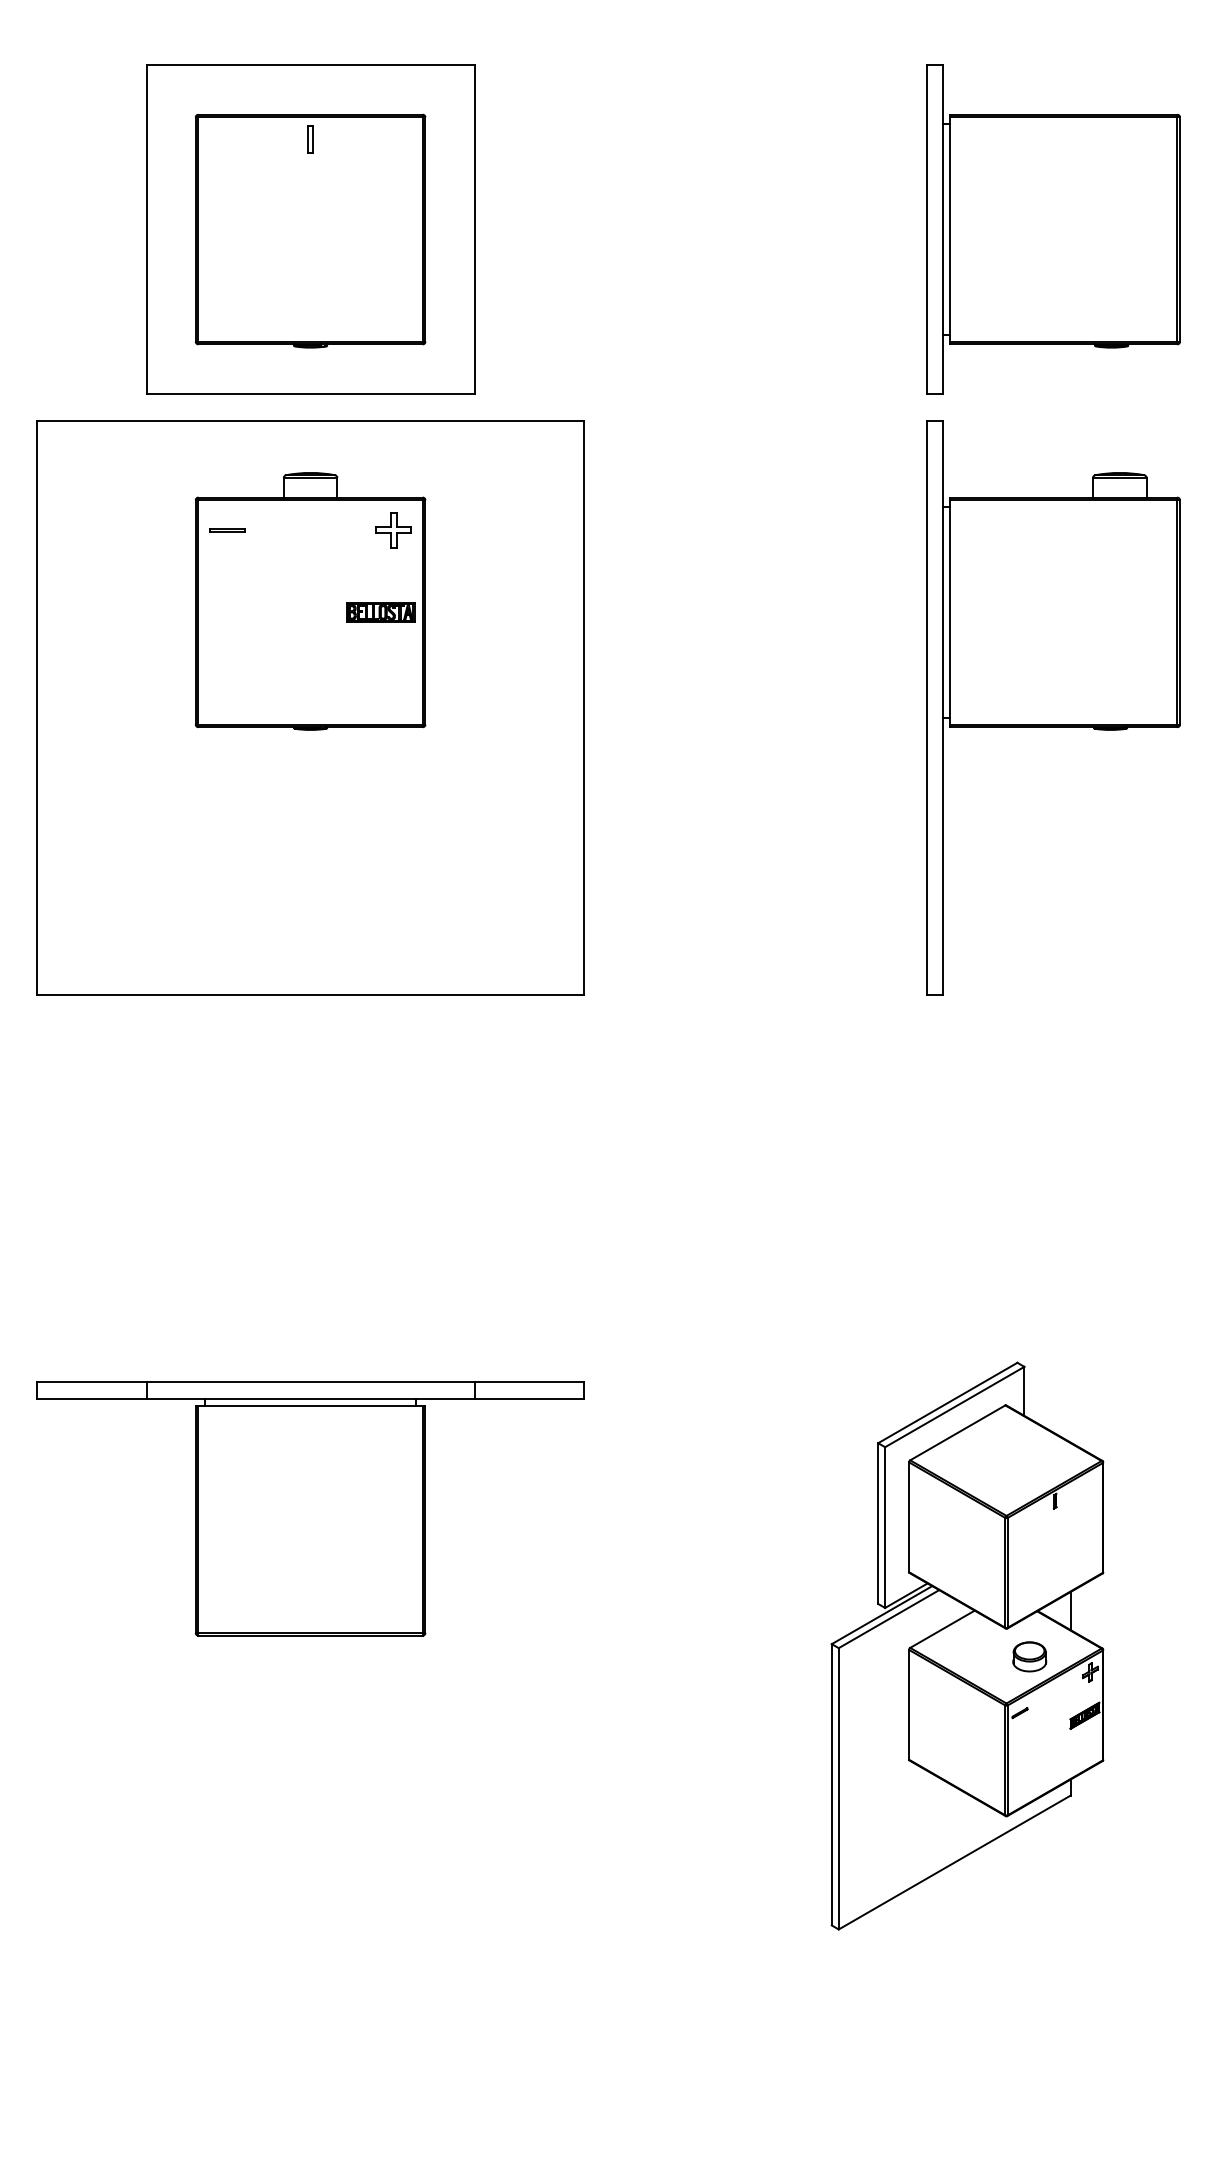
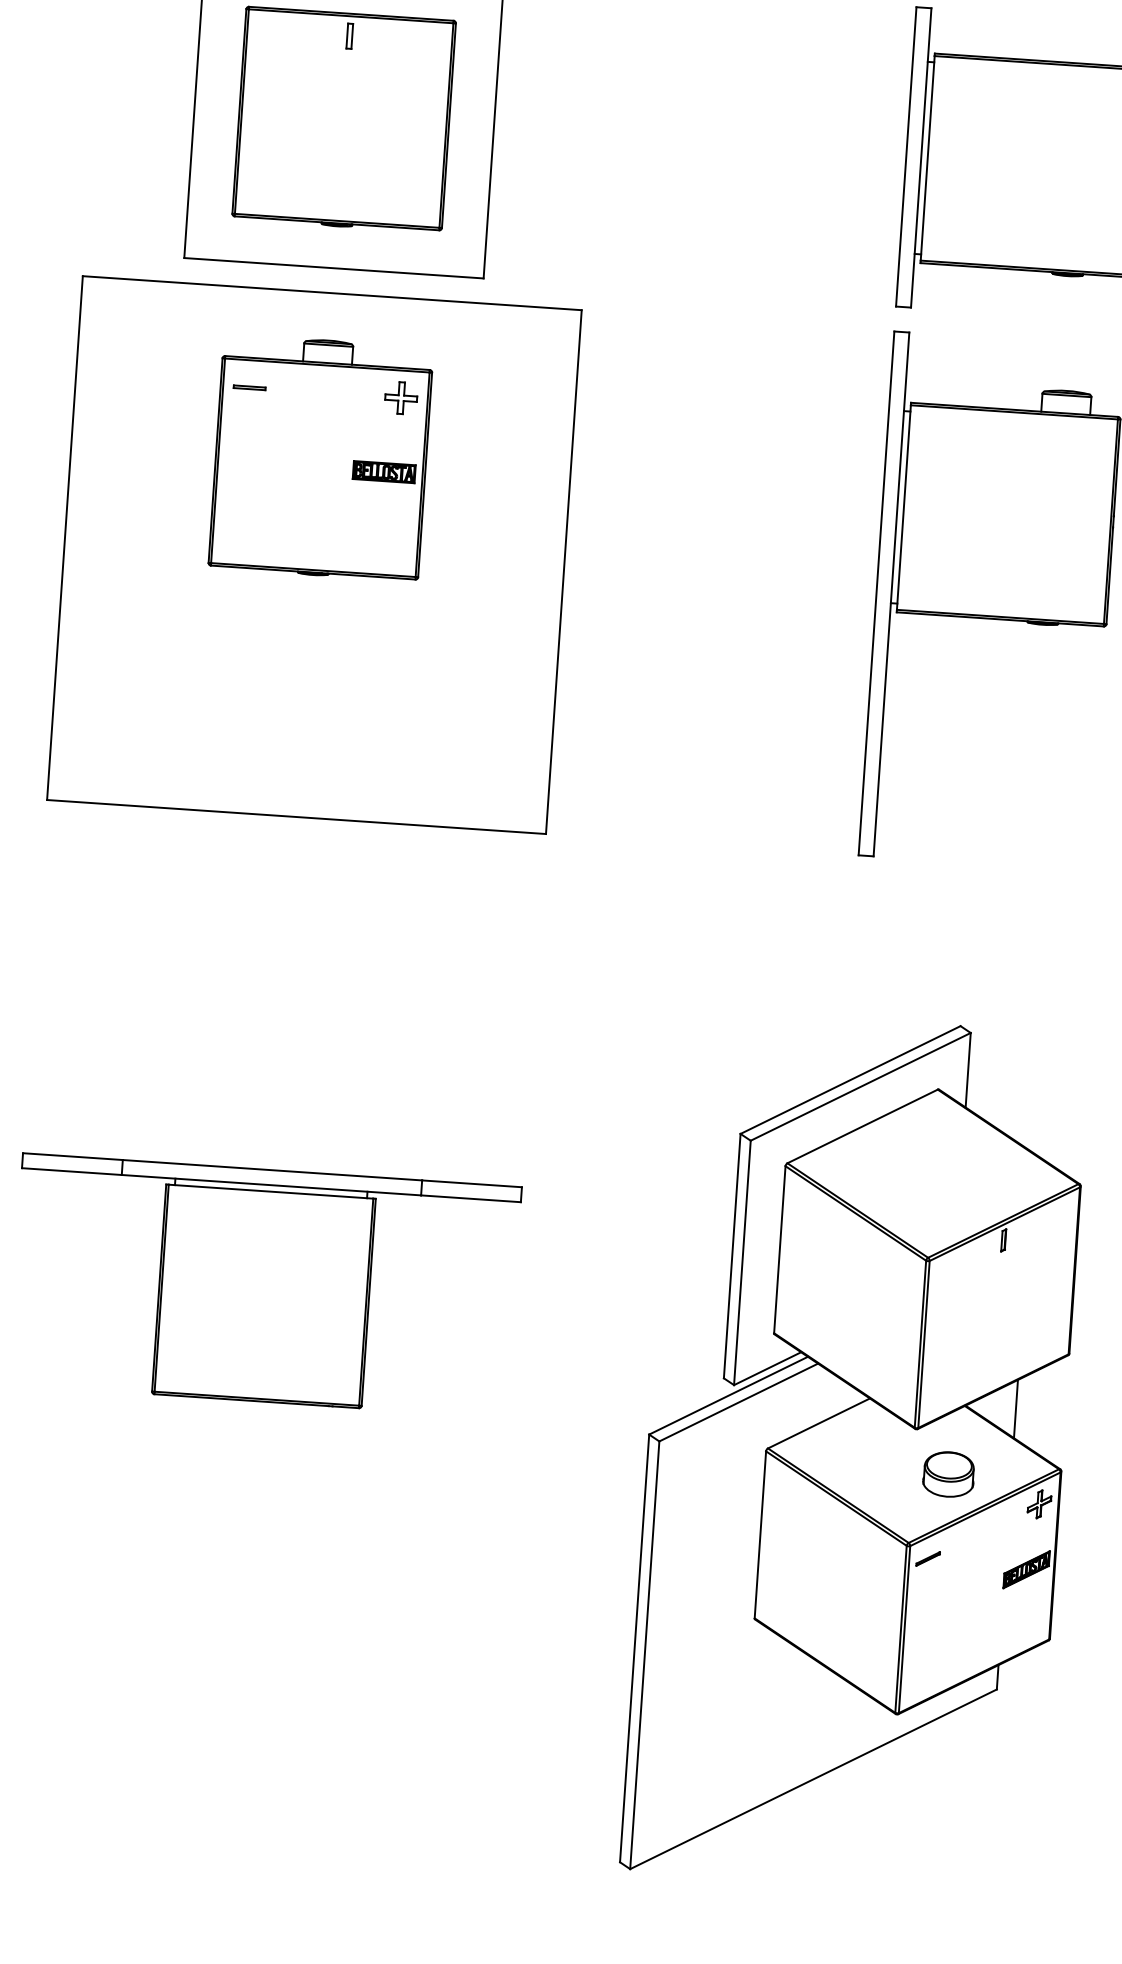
part: (967, 1645) -> (855, 1451), size x1.67

